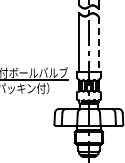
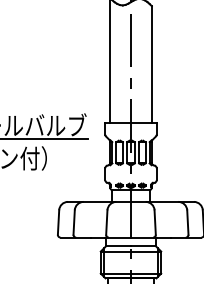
line: (98, 44) -> (151, 65), dashed -> solid

